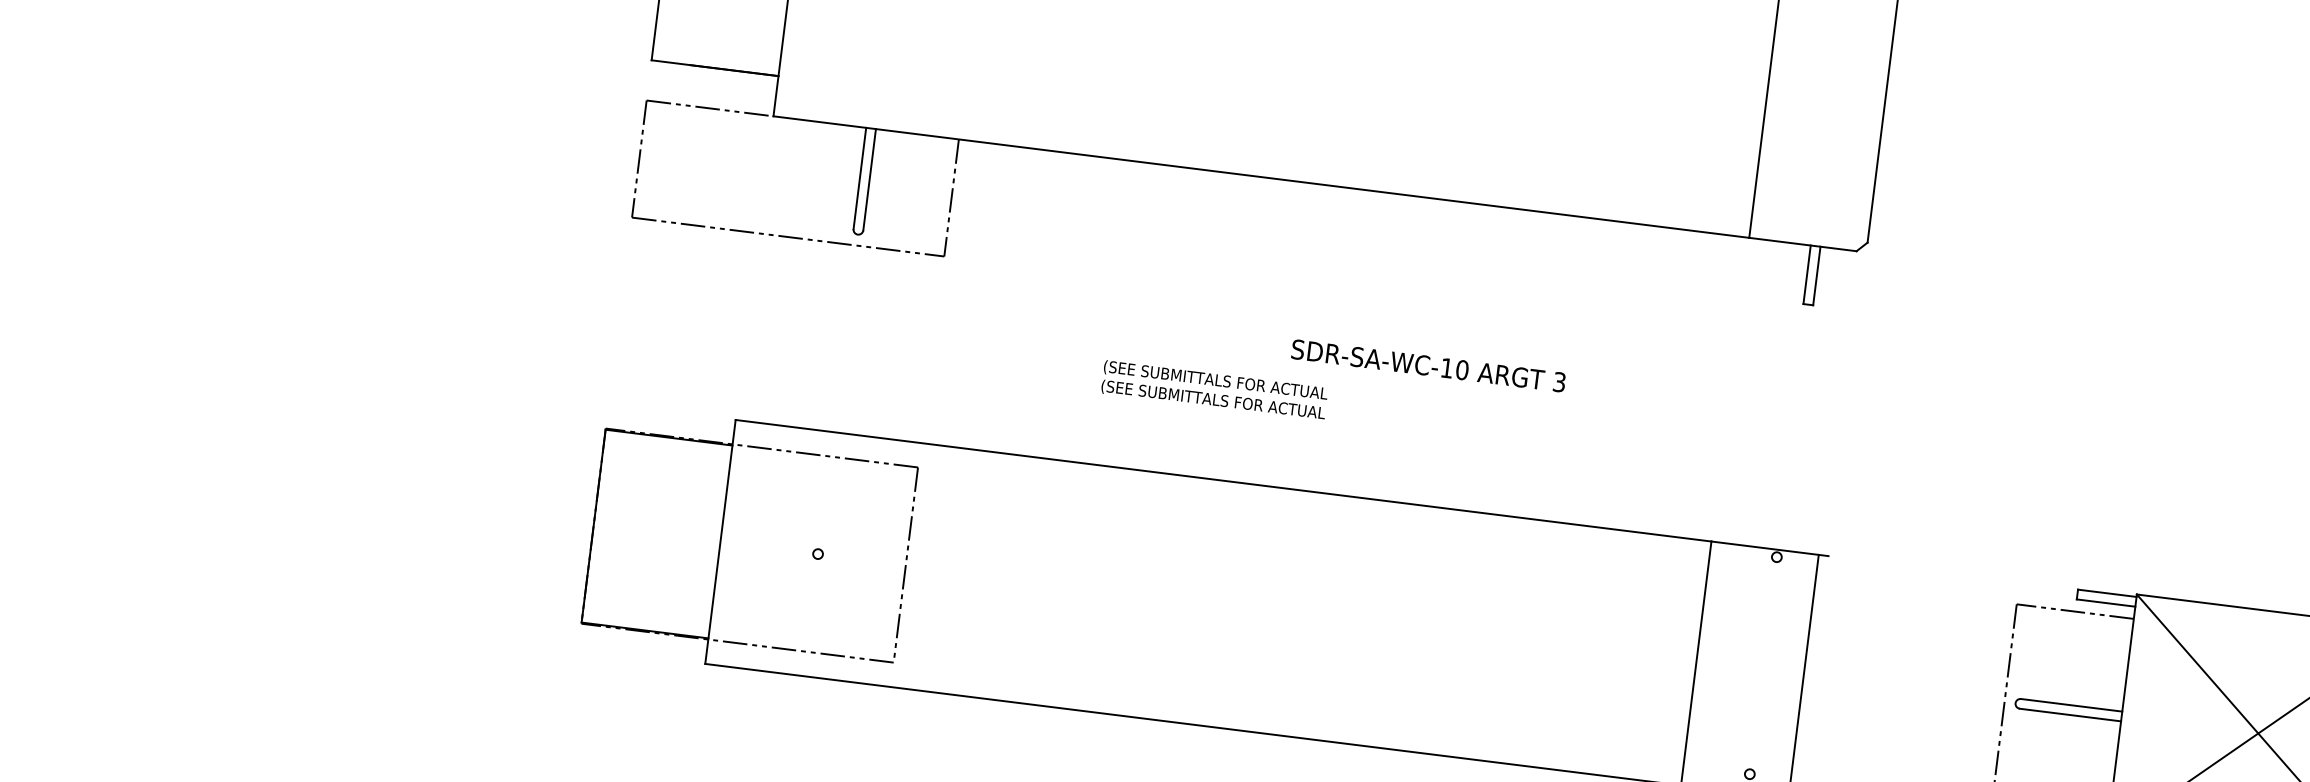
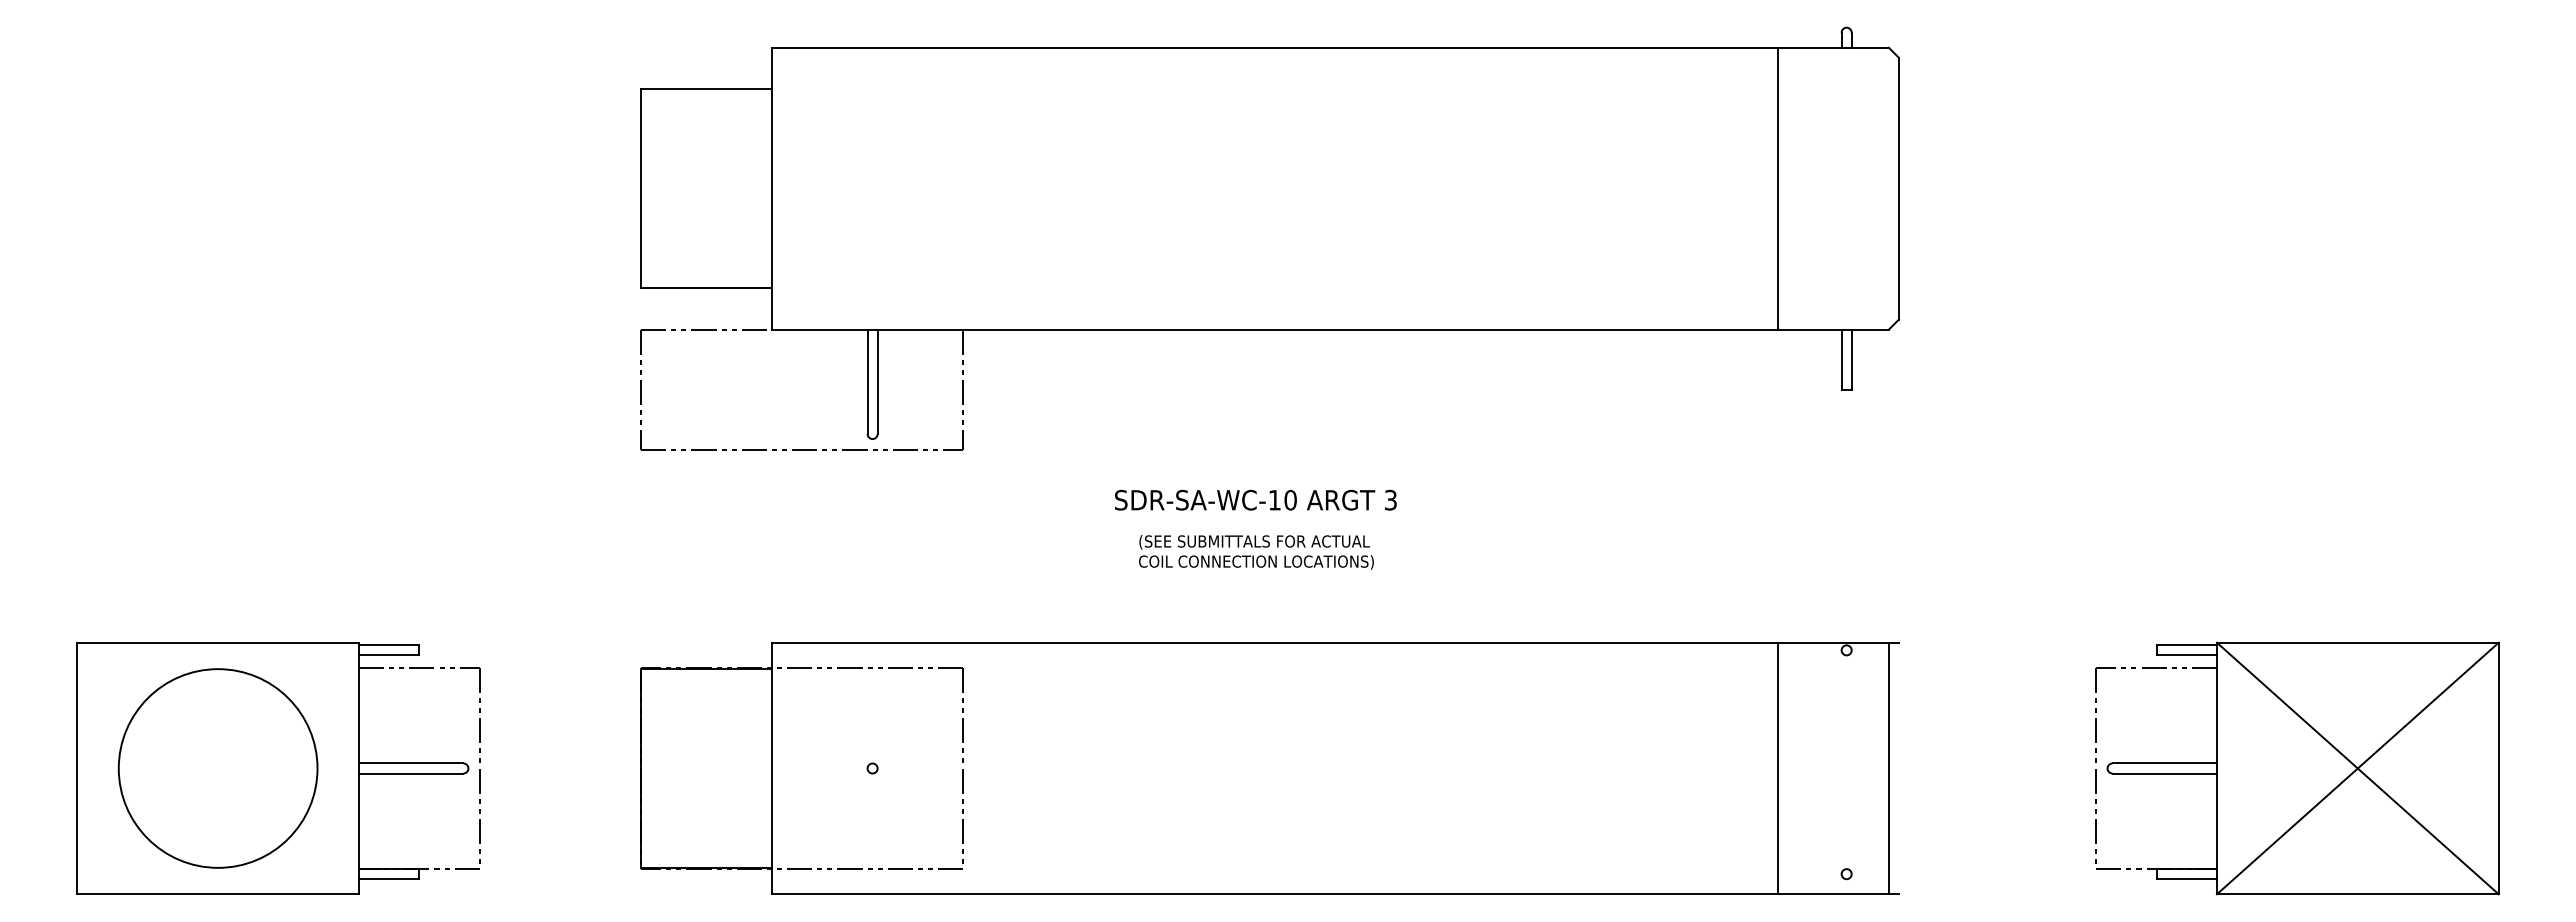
text: (1428, 365) -> (1255, 499), moved
text: (1215, 400) -> (1256, 562), (SEE SUBMITTALS FOR ACTUAL -> COIL CONNECTION LOCATIONS)
part: (241, 482) -> (278, 768), added

